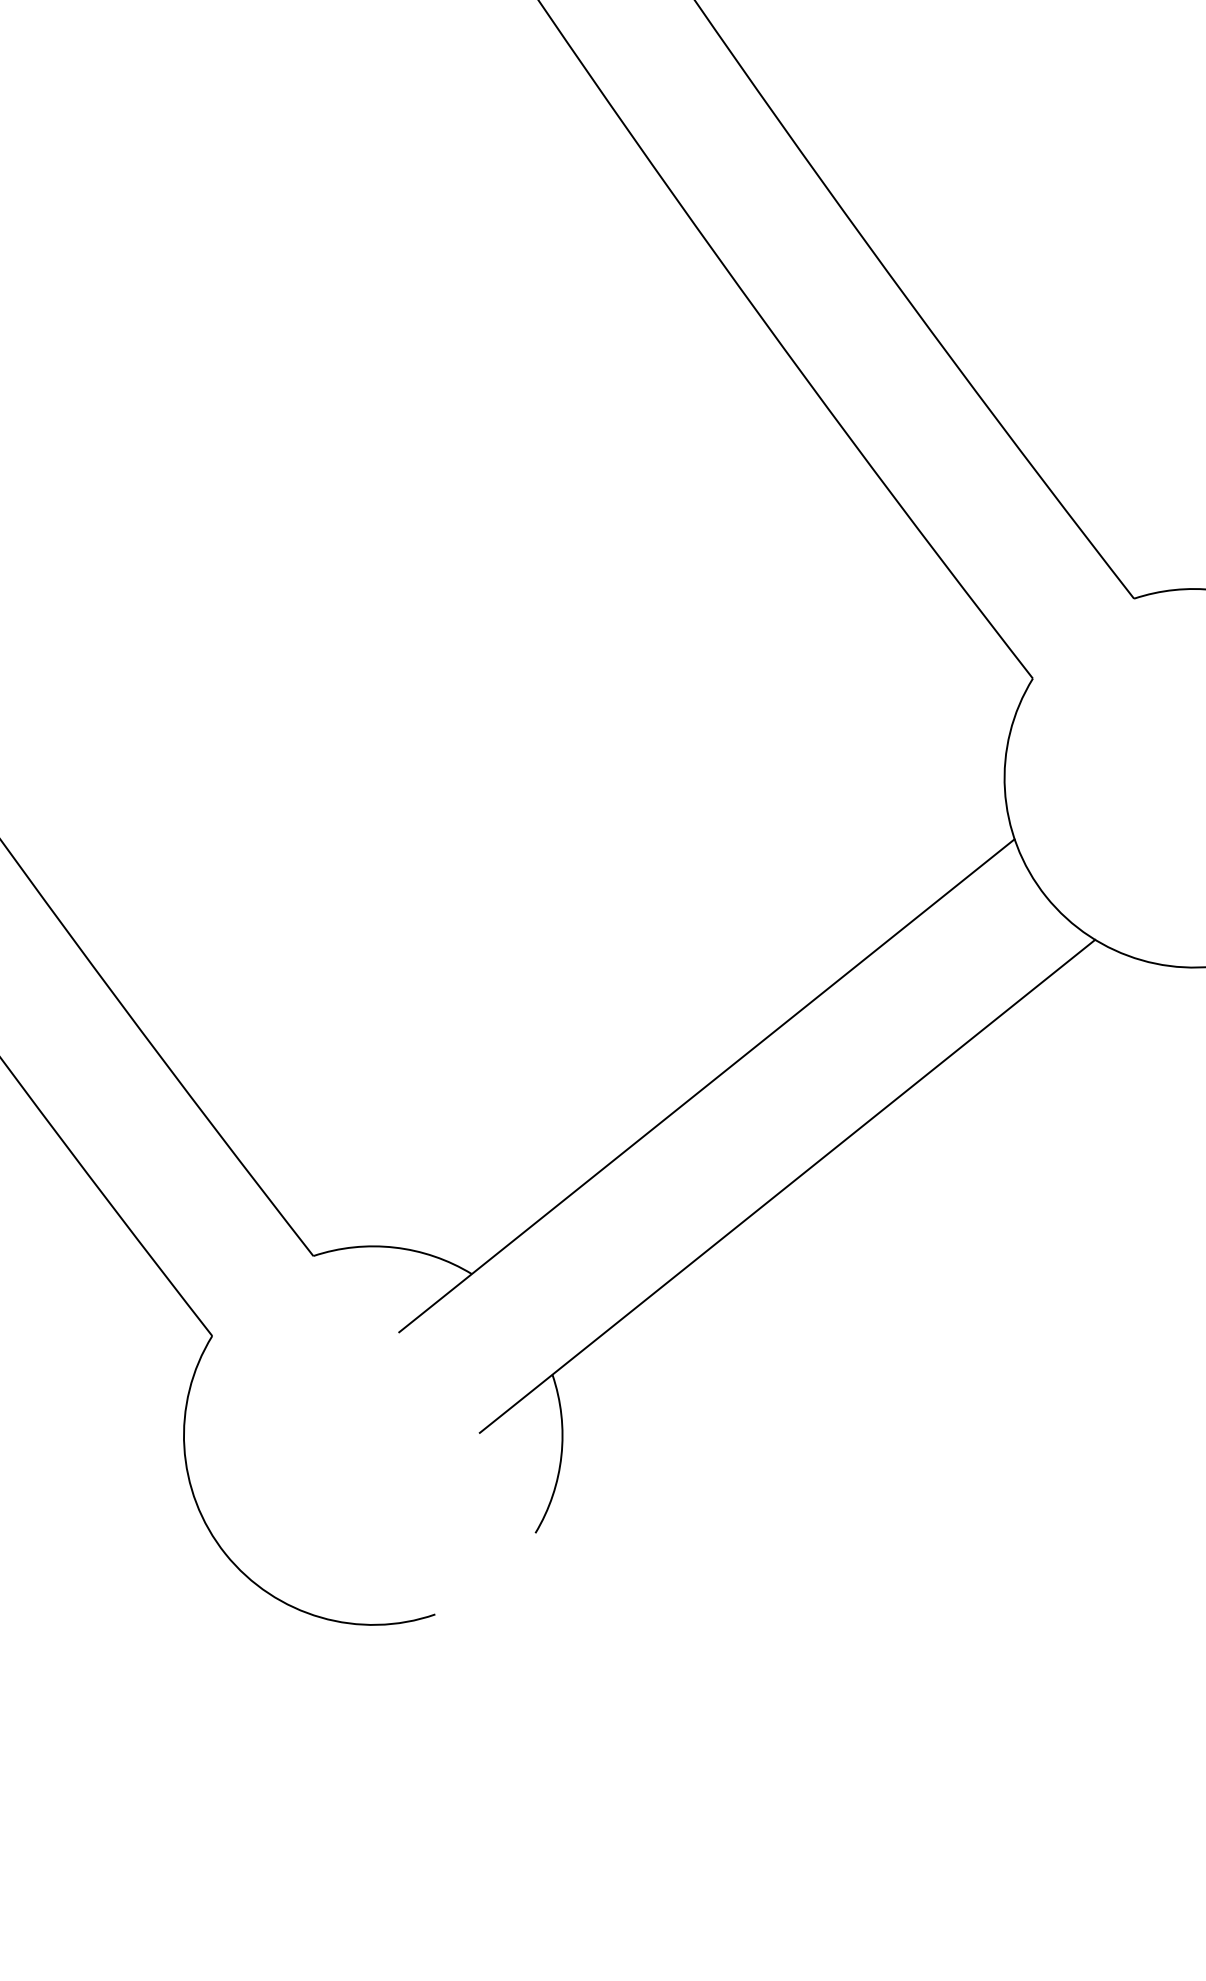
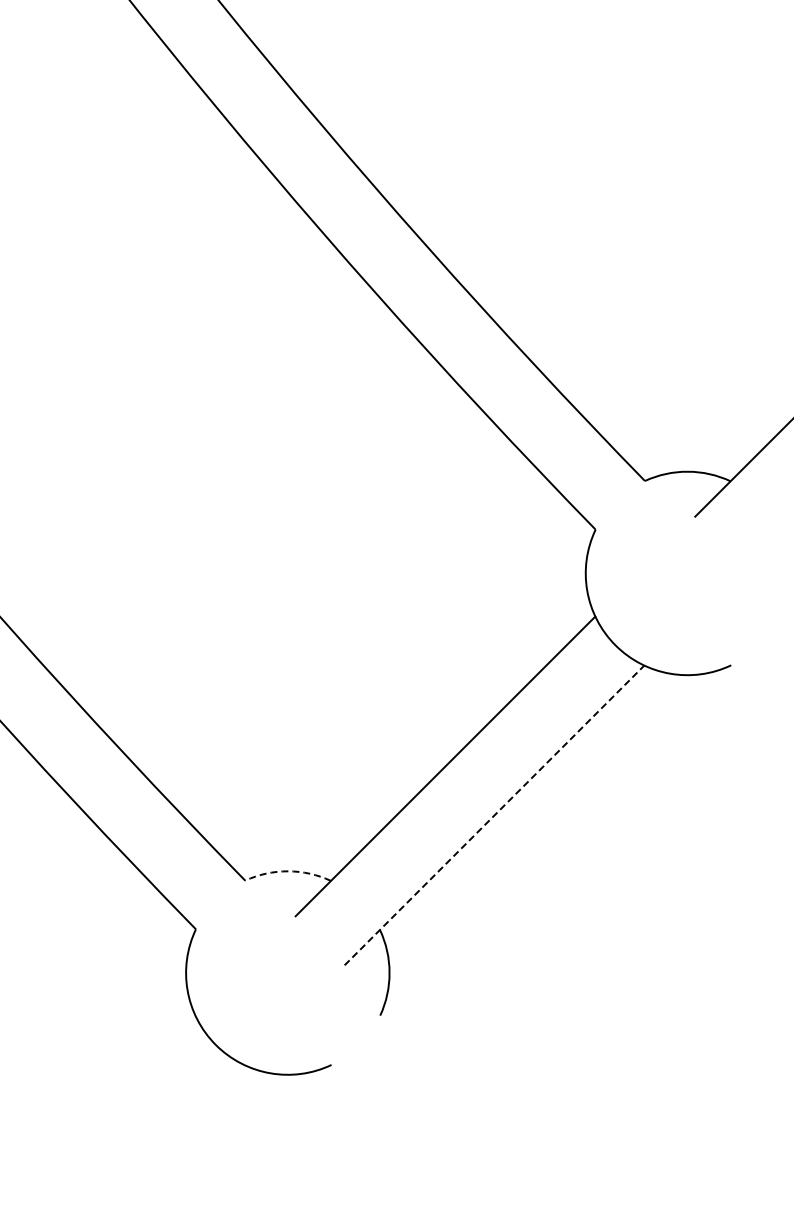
line: (787, 1186) -> (494, 815), solid -> dashed
arc: (395, 1247) -> (288, 871), solid -> dashed

